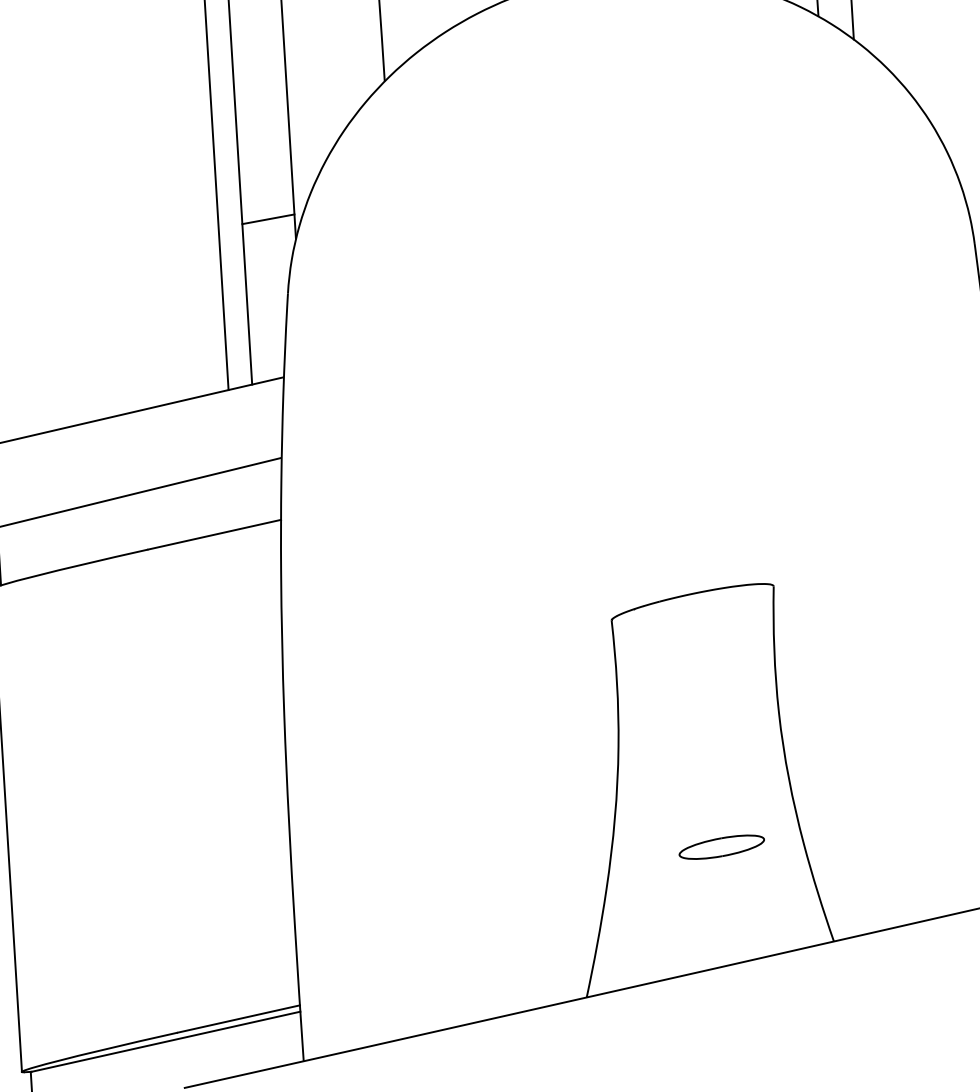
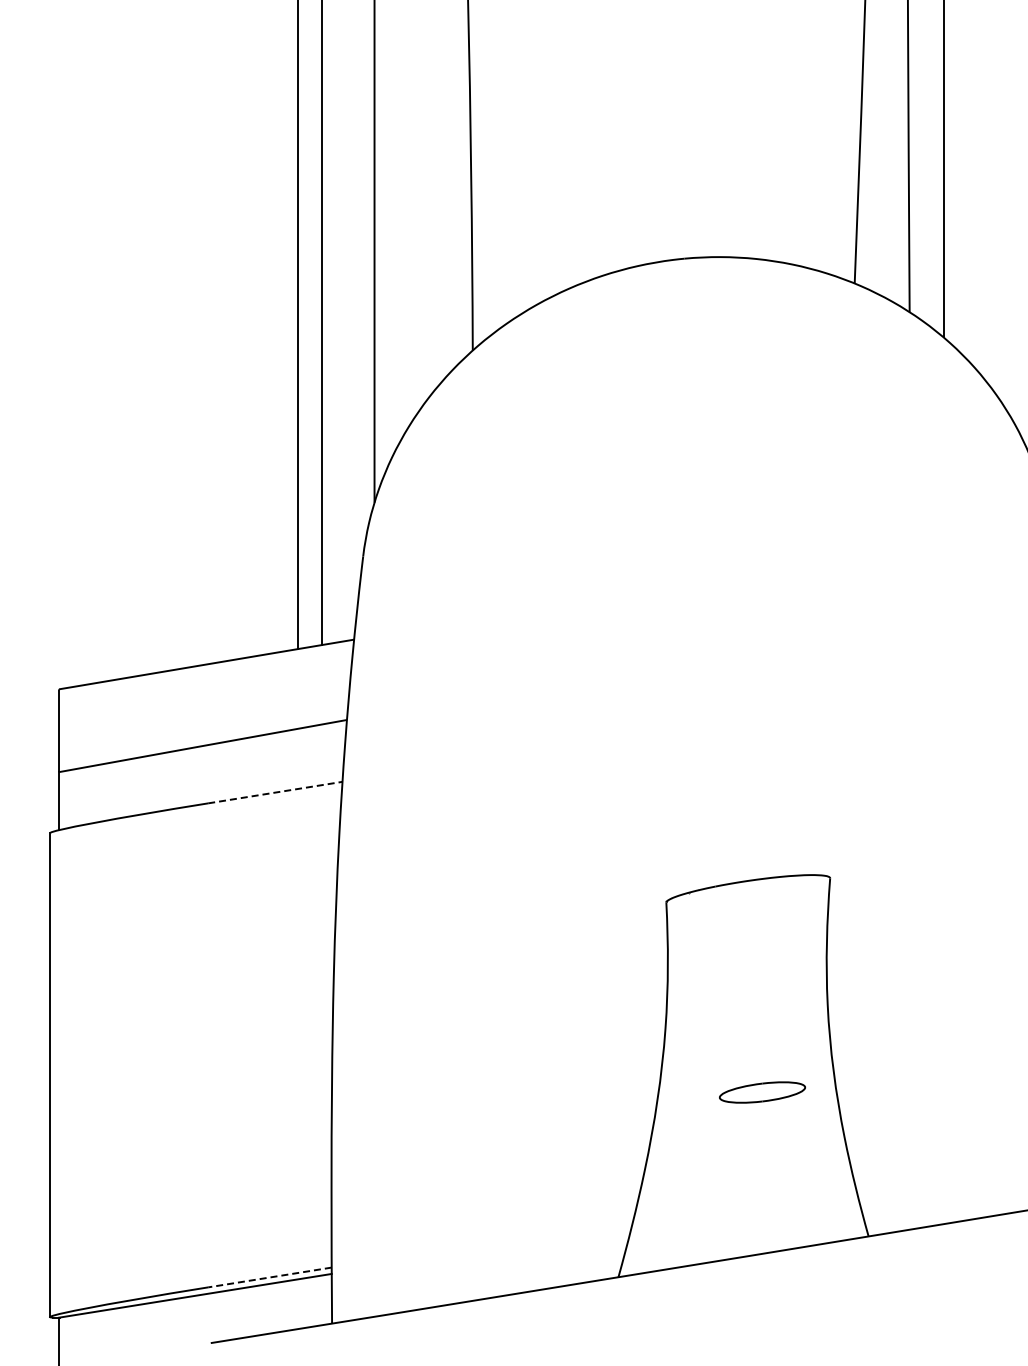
line: (267, 218) -> (347, 480), removed
line: (214, 534) -> (275, 792), solid -> dashed
part: (721, 847) -> (762, 1092), moved
line: (238, 1019) -> (269, 1277), solid -> dashed

